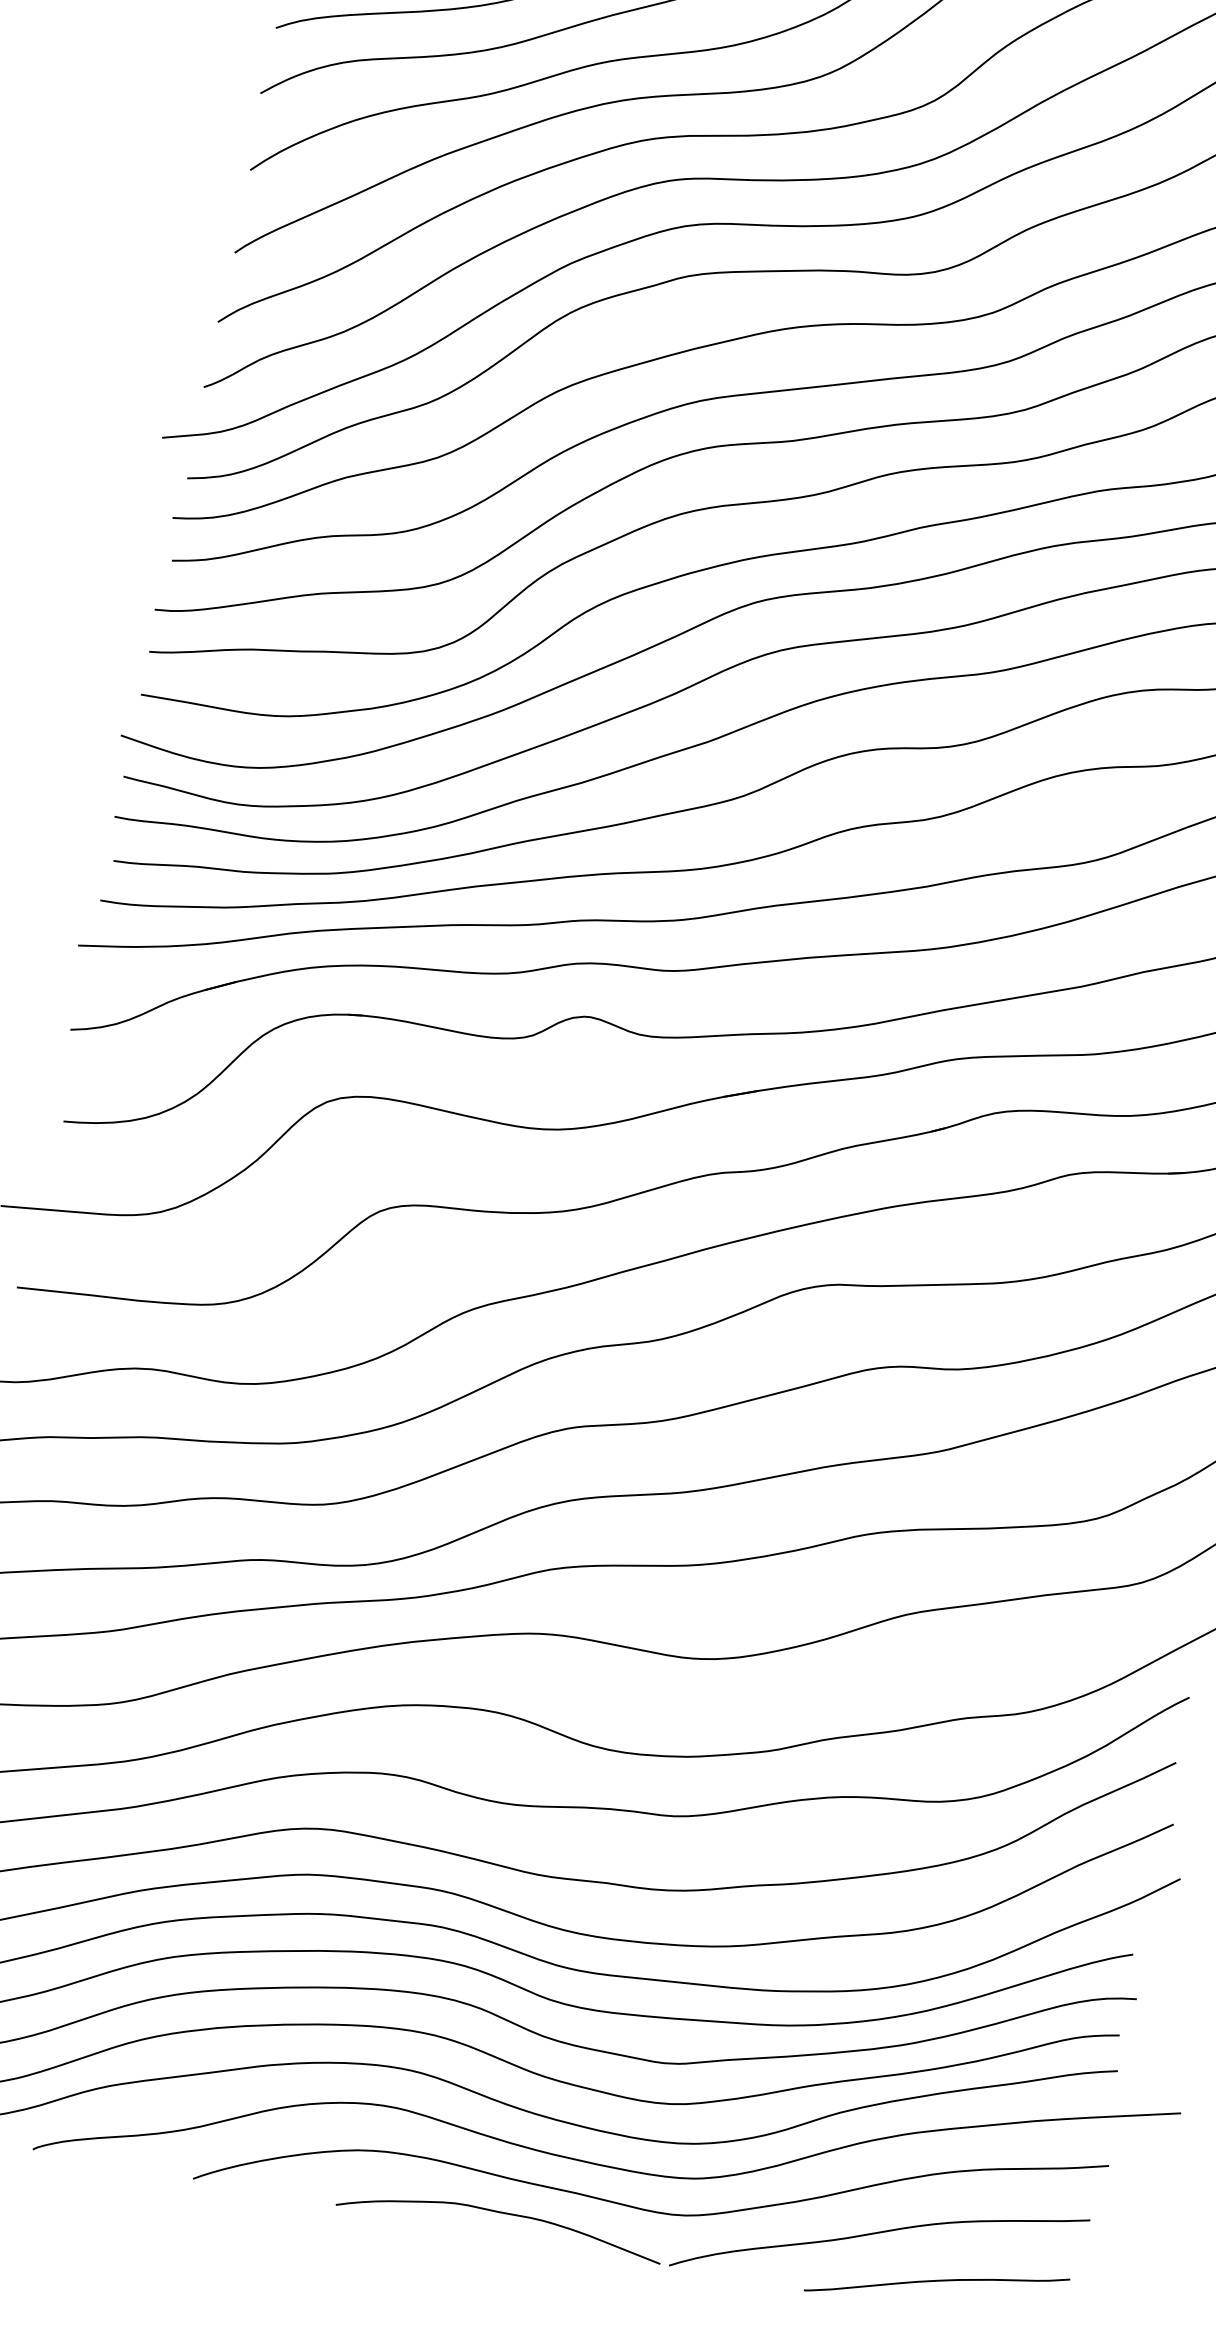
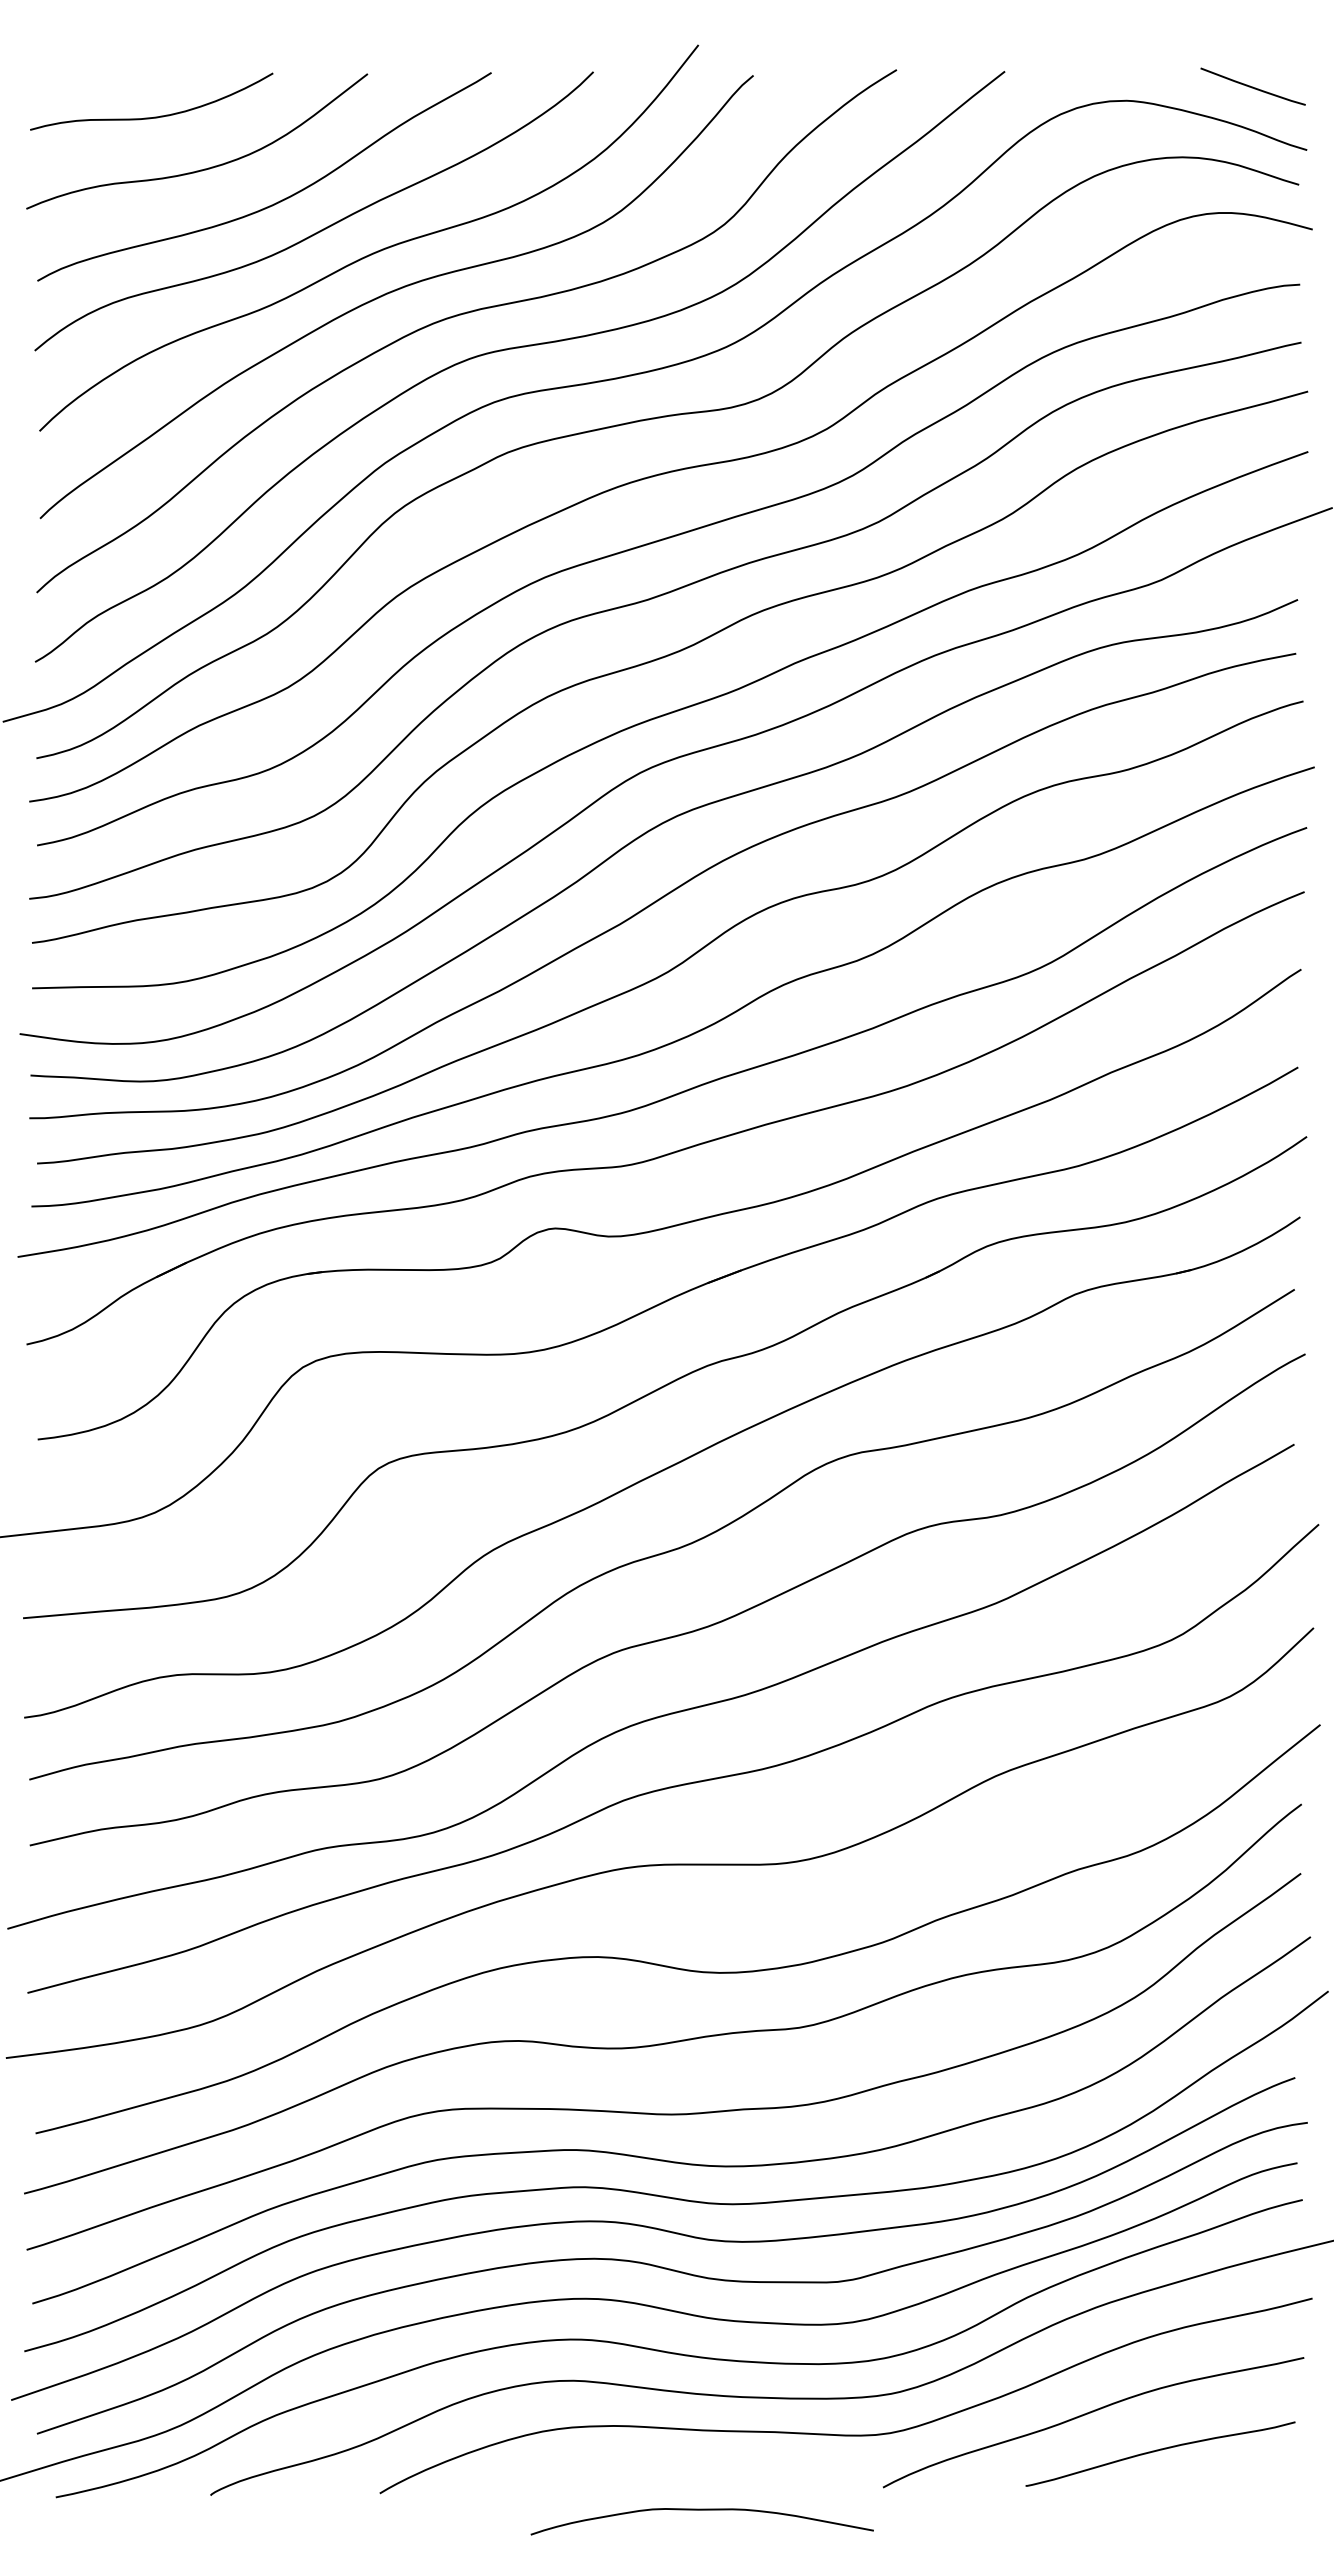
curve: (501, 2213) -> (701, 2510), moved

